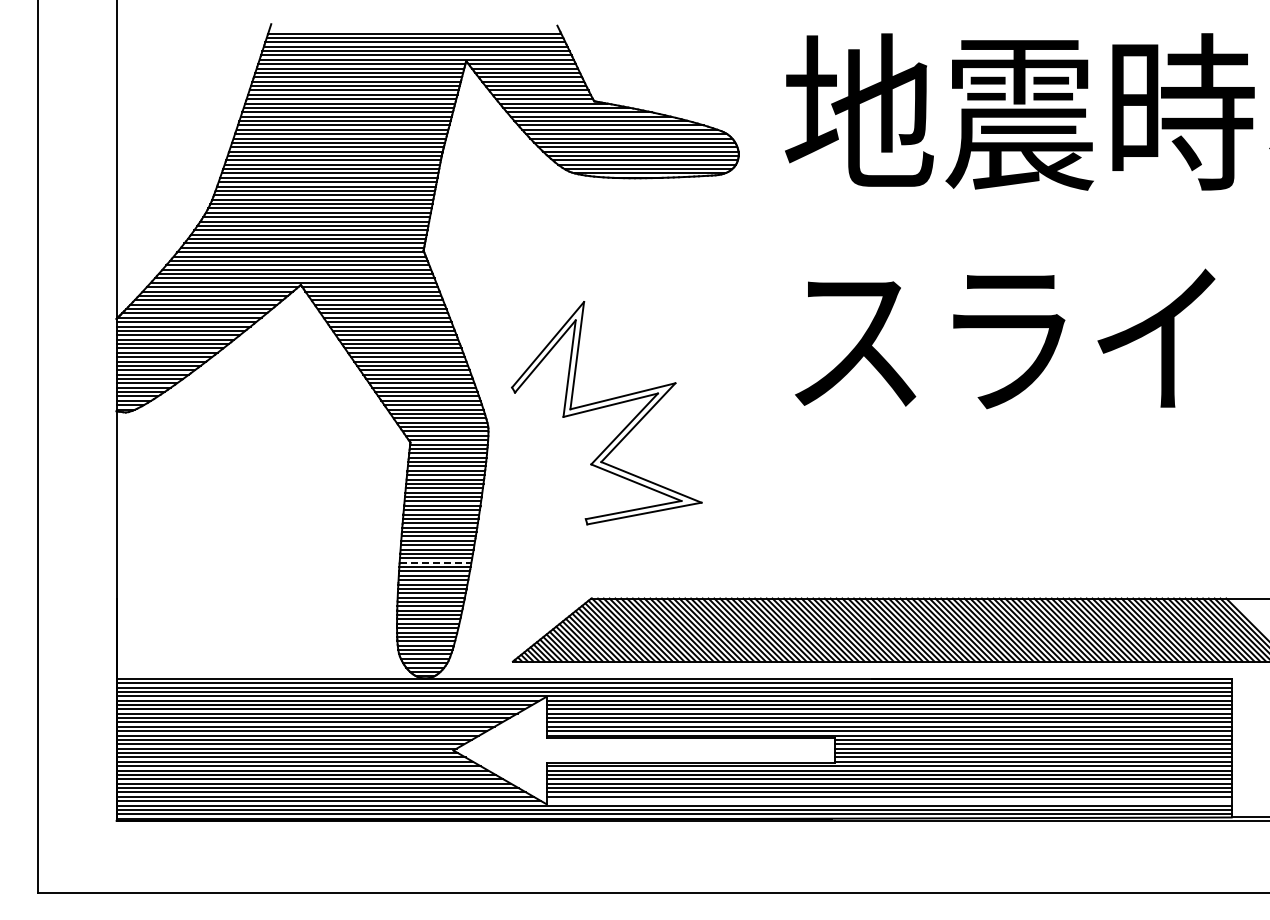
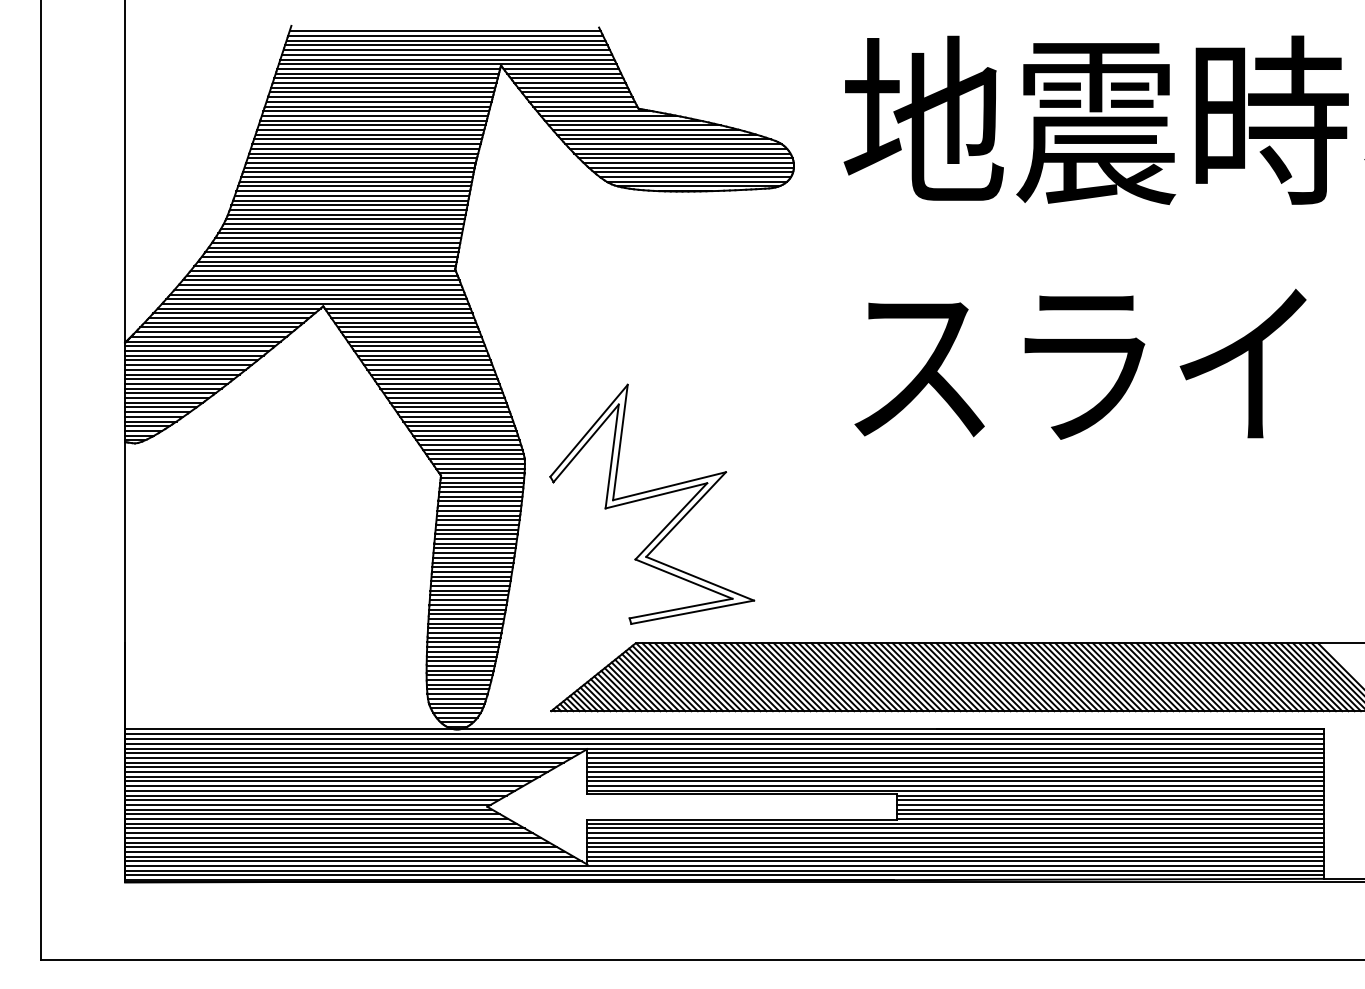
line: (414, 29) -> (445, 31), added
part: (606, 413) -> (651, 504), moved
line: (435, 562) -> (467, 604), dashed -> solid
line: (888, 801) -> (955, 861), added

